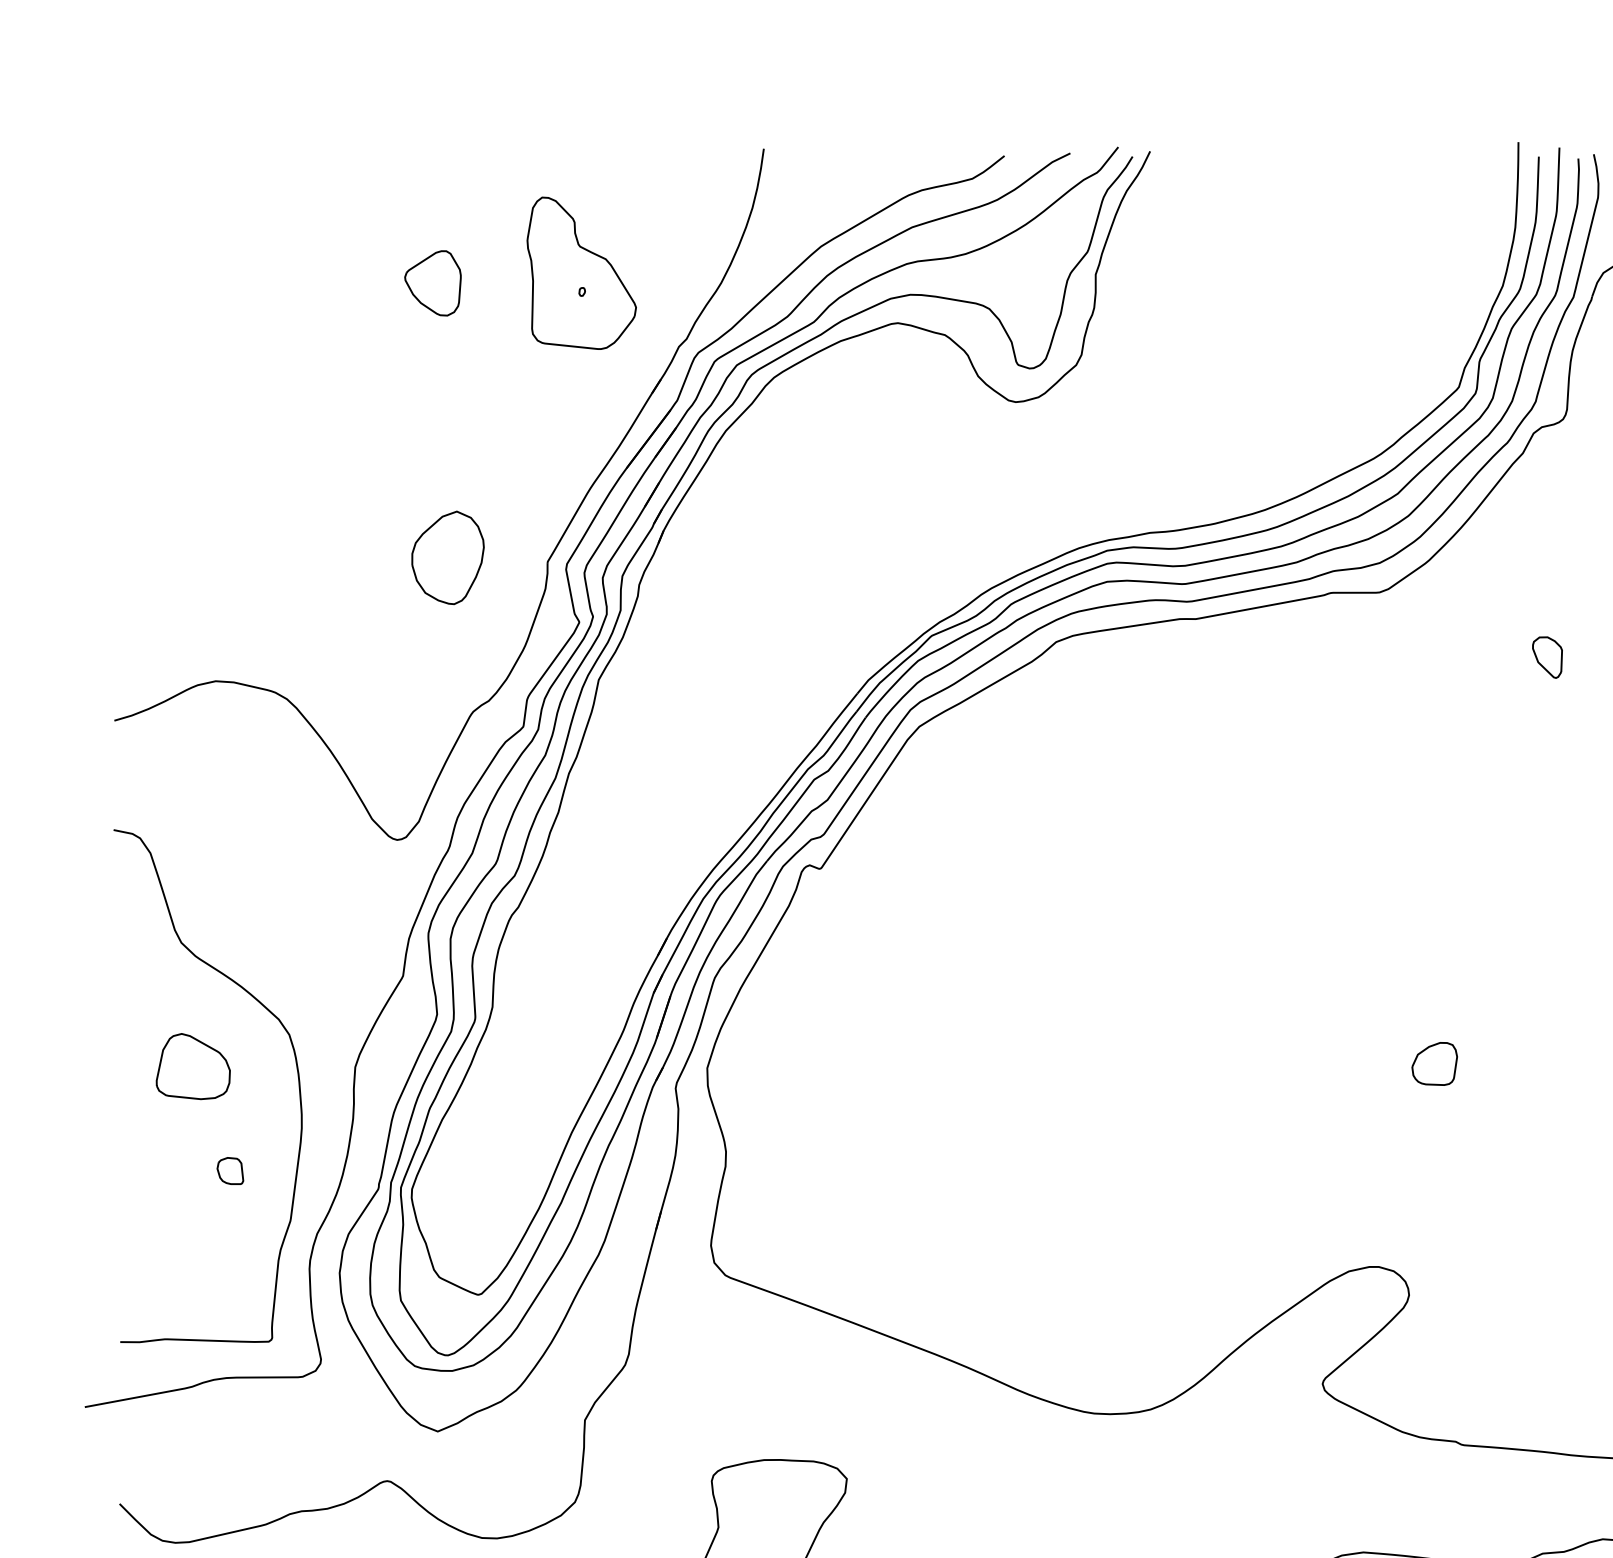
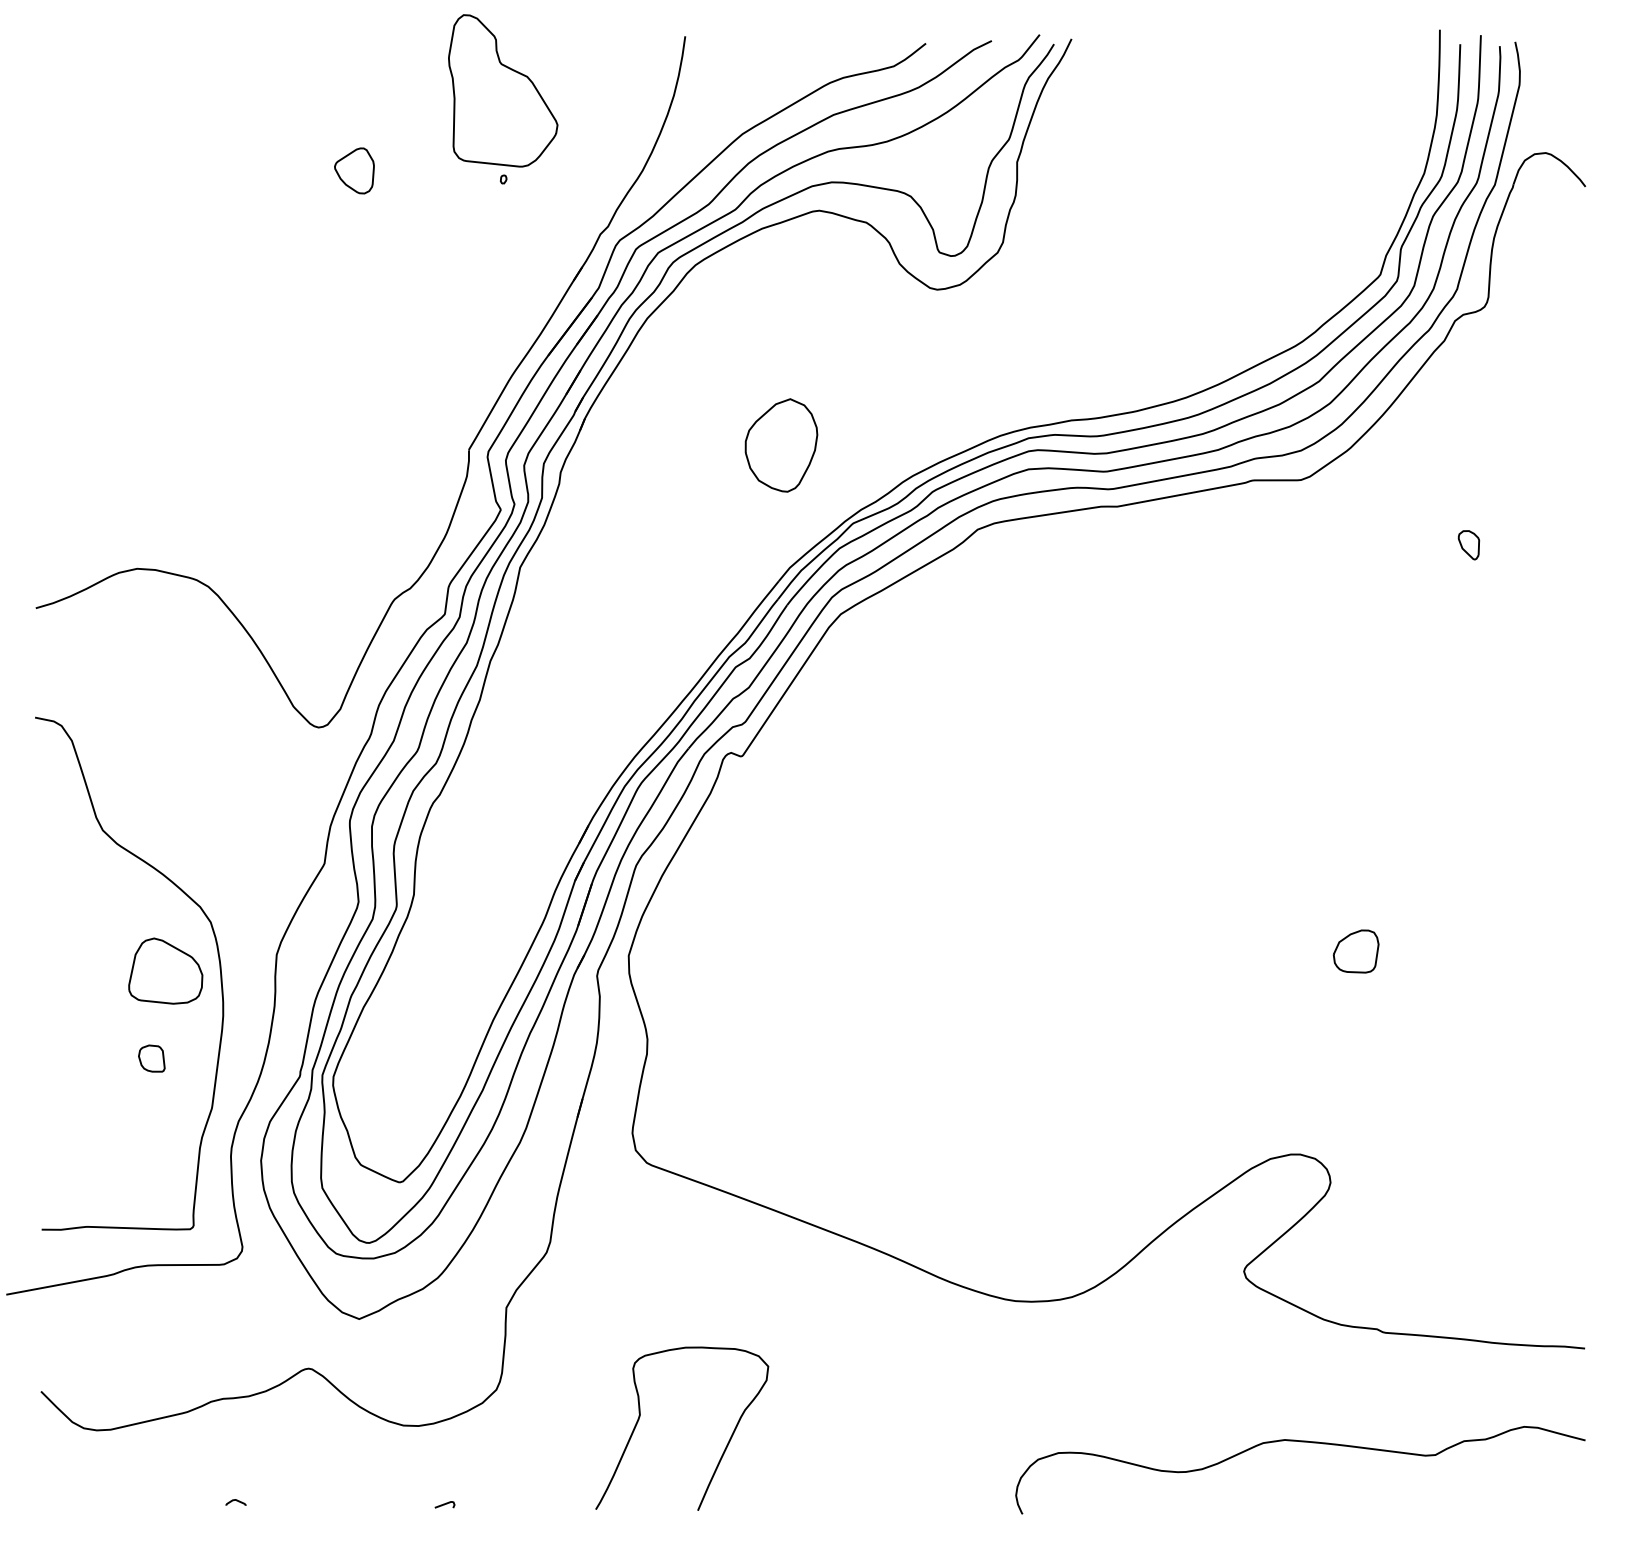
part: (582, 272) -> (503, 90), moved
part: (433, 282) -> (354, 170), size x0.7
part: (448, 557) -> (781, 445), moved
part: (1547, 657) -> (1468, 545), size x0.7
part: (193, 1065) -> (165, 970), moved

